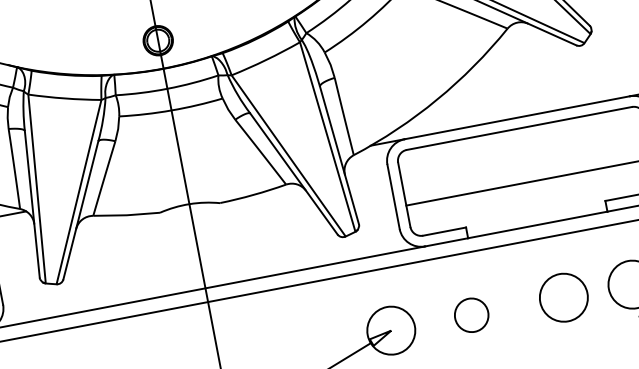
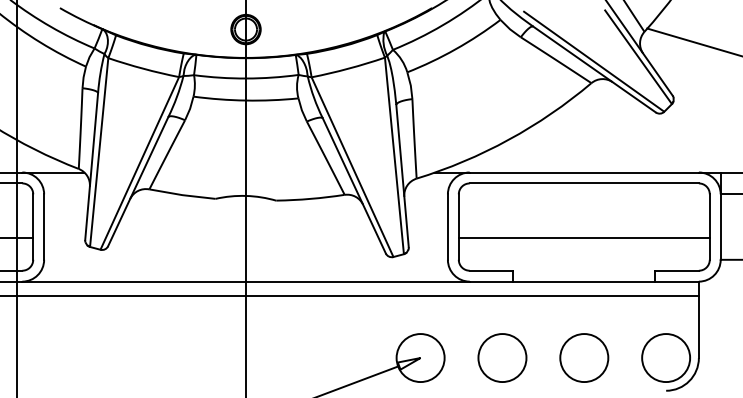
circle: (563, 297) -> (584, 357), moved
circle: (471, 314) -> (502, 357), size x1.43

